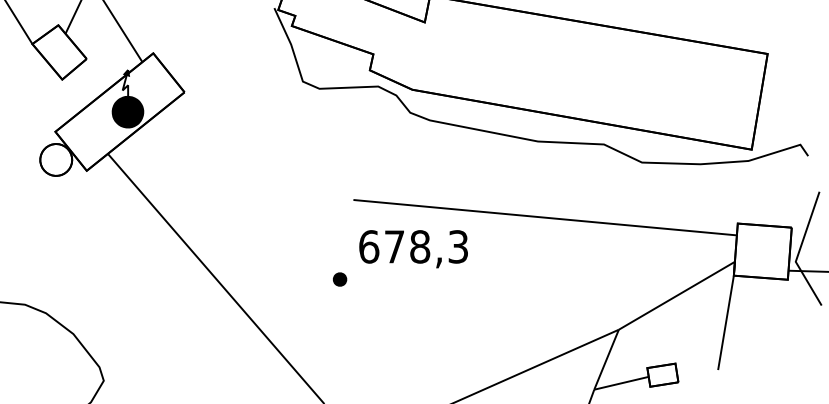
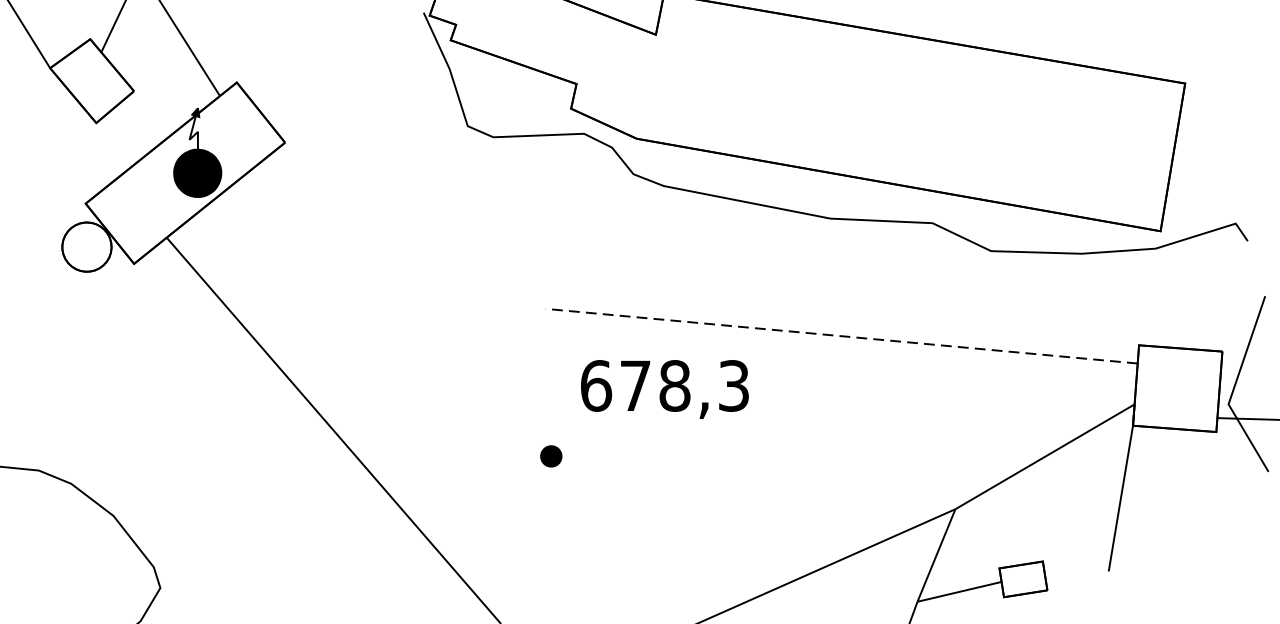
line: (545, 217) -> (842, 335), solid -> dashed
text: (413, 249) -> (664, 389), moved
part: (340, 279) -> (552, 456), moved

